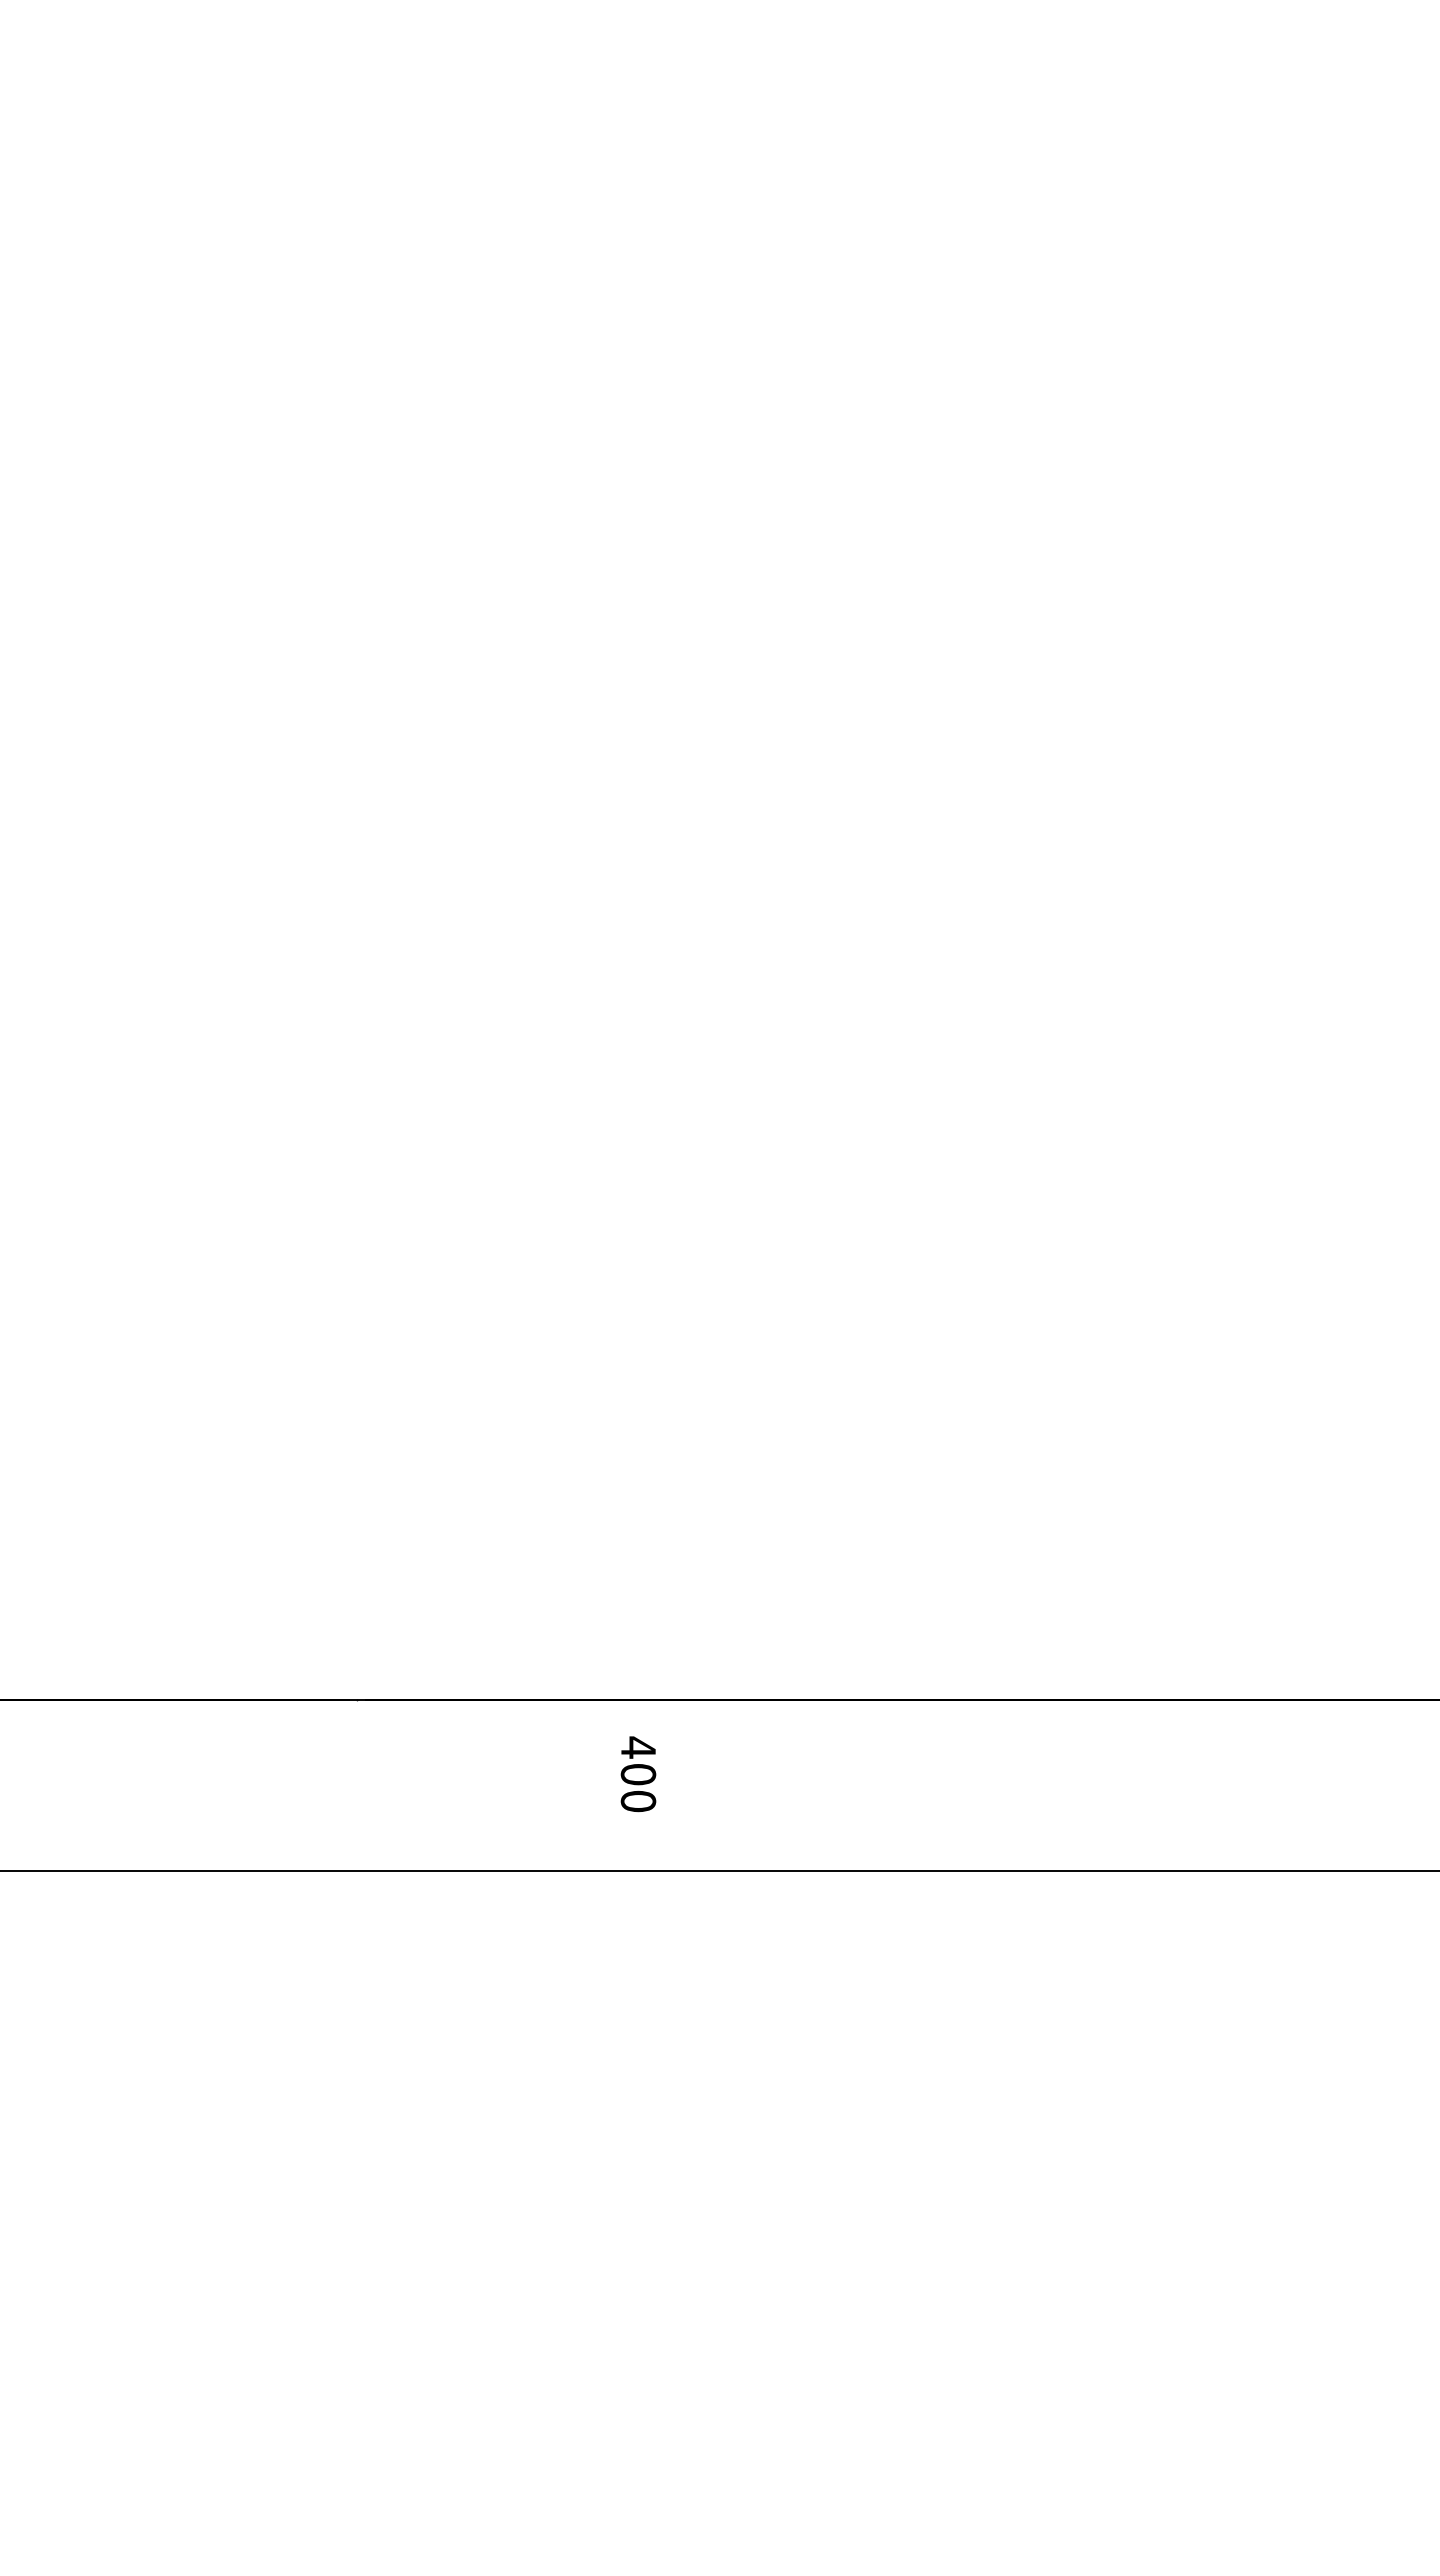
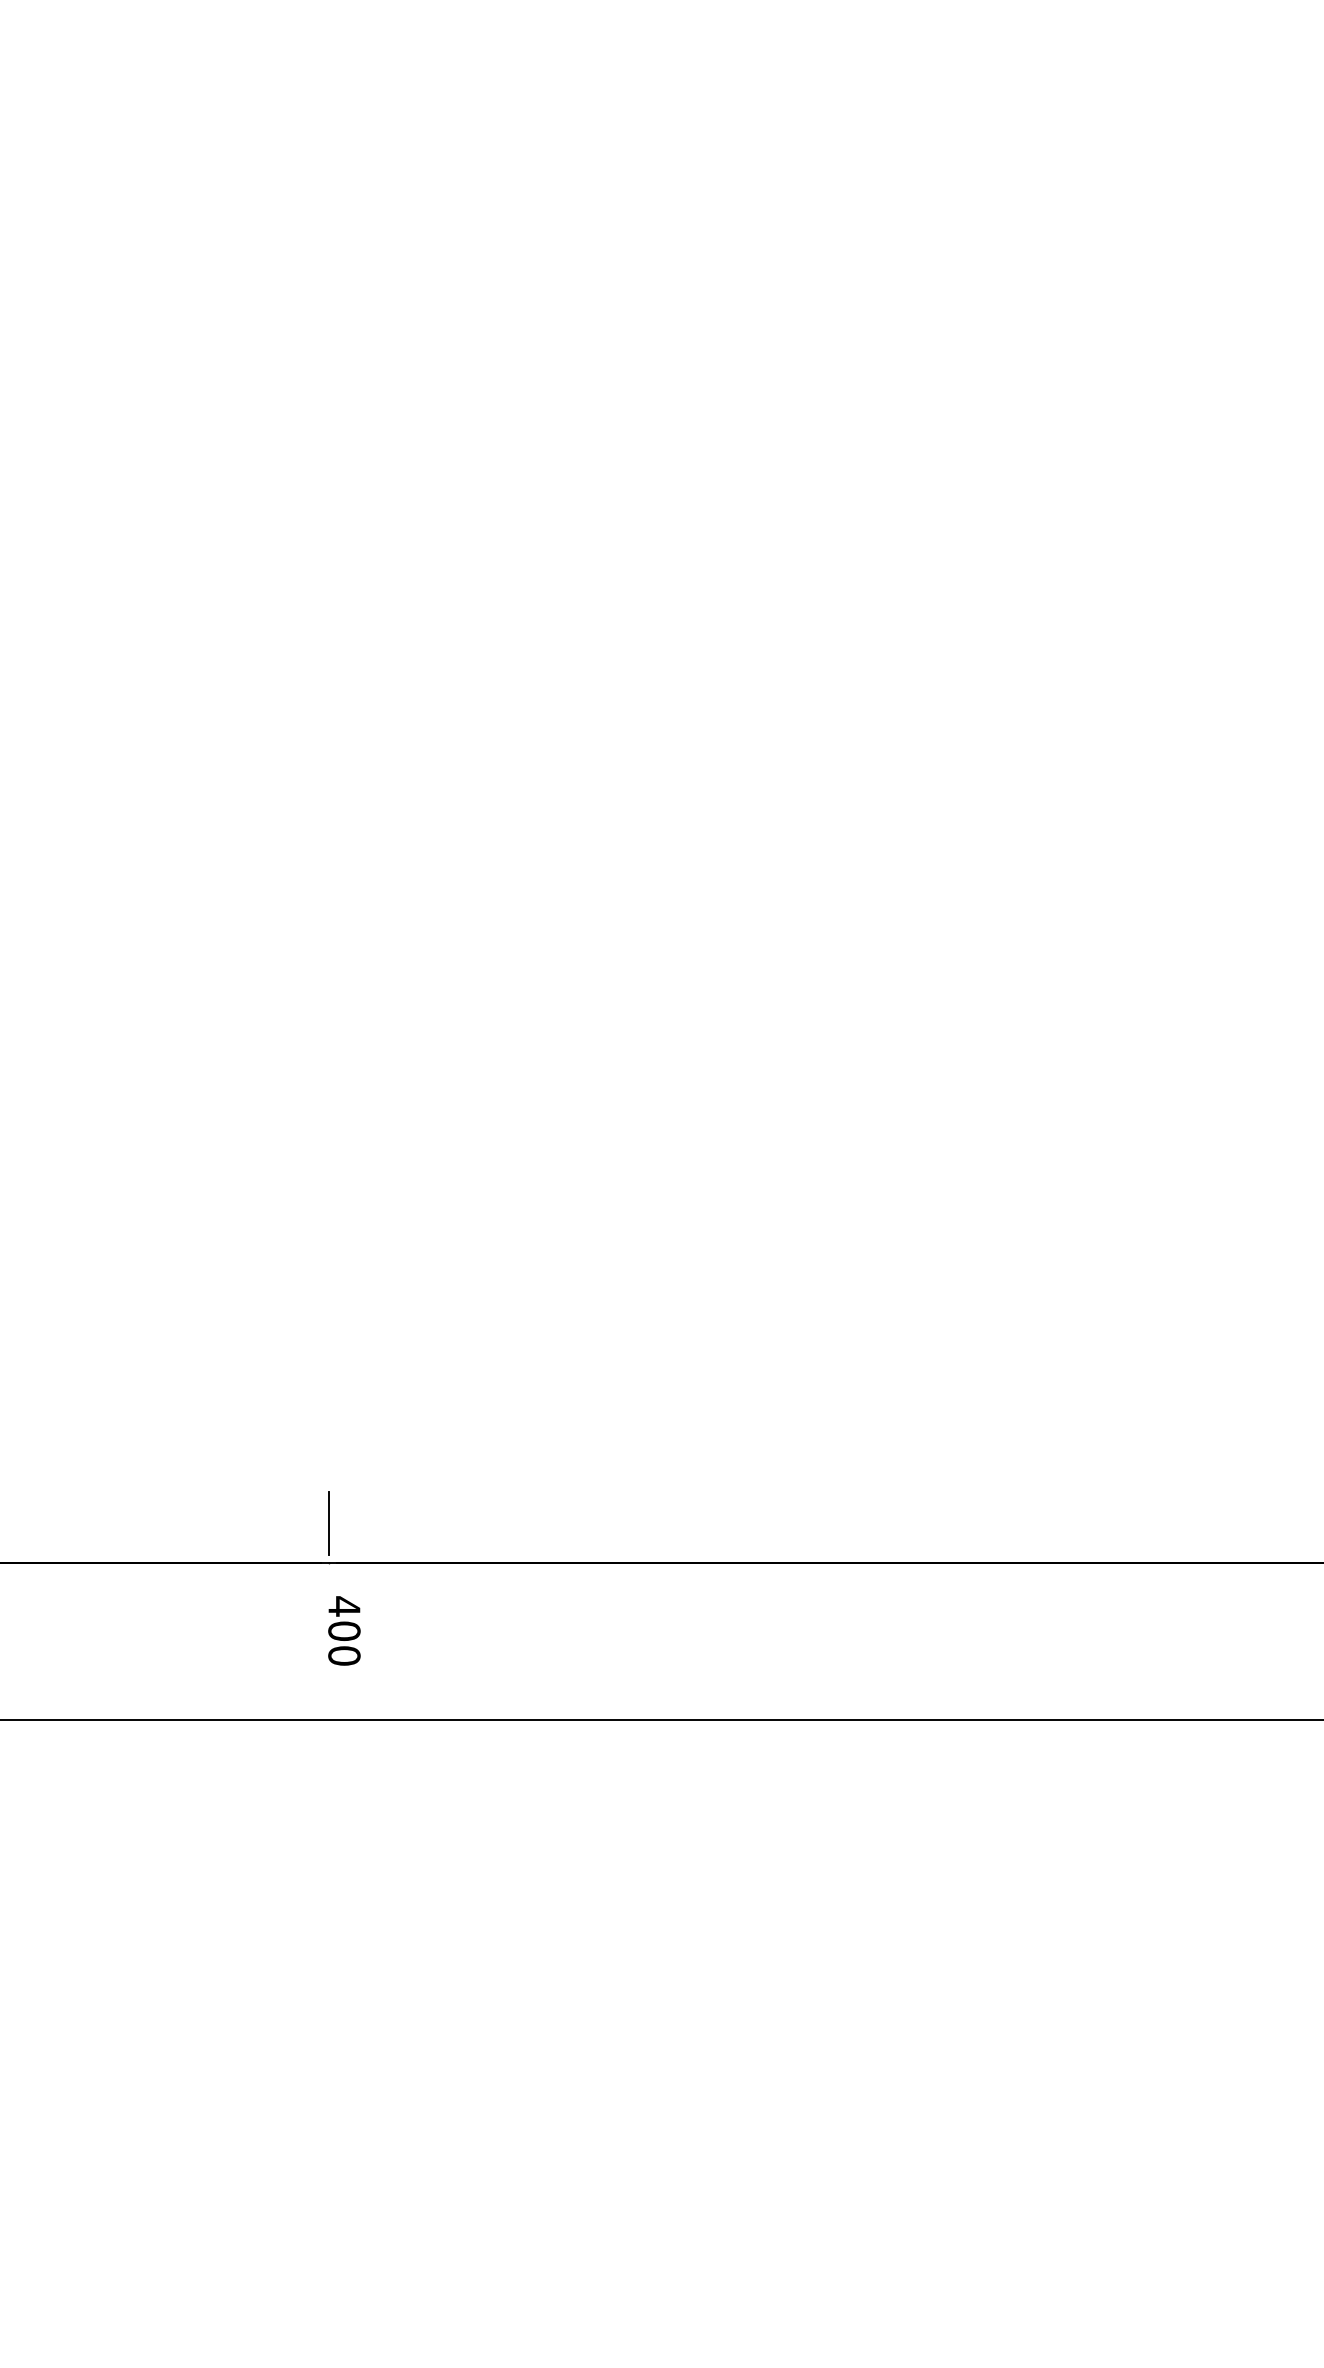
line: (357, 1657) -> (328, 1523), added
text: (638, 1774) -> (344, 1631), moved

